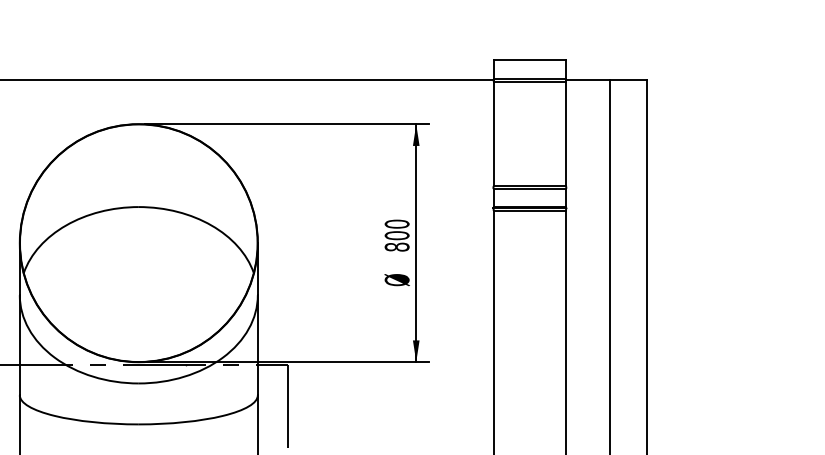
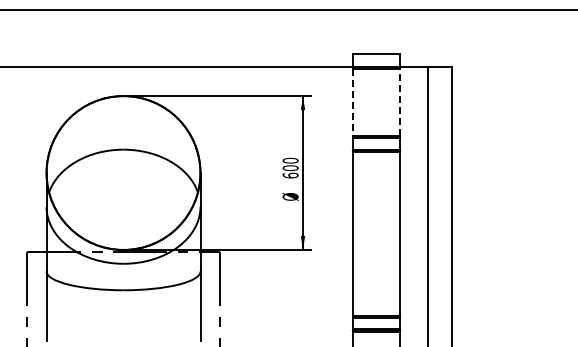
line: (494, 134) -> (353, 102), solid -> dashed
line: (565, 134) -> (399, 102), solid -> dashed
text: (396, 246) -> (290, 175), 800 -> 600

